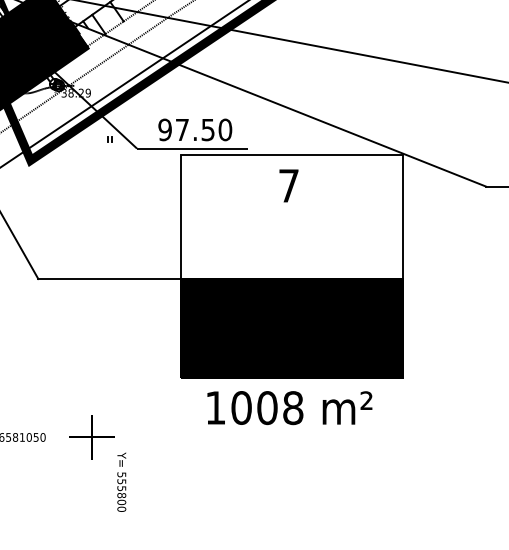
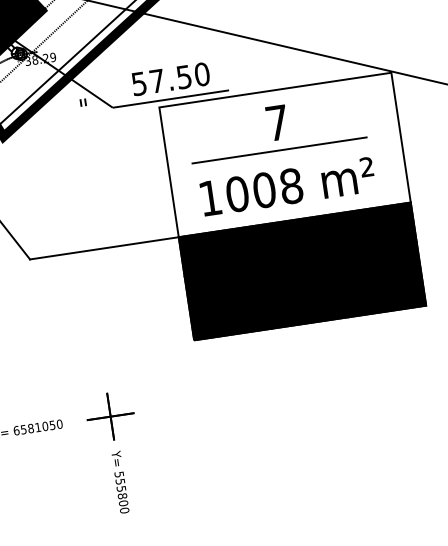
text: (164, 129) -> (138, 83), 97.50 -> 57.50
line: (286, 211) -> (278, 150), added
text: (289, 408) -> (287, 187), moved
text: (121, 481) -> (120, 481), moved

